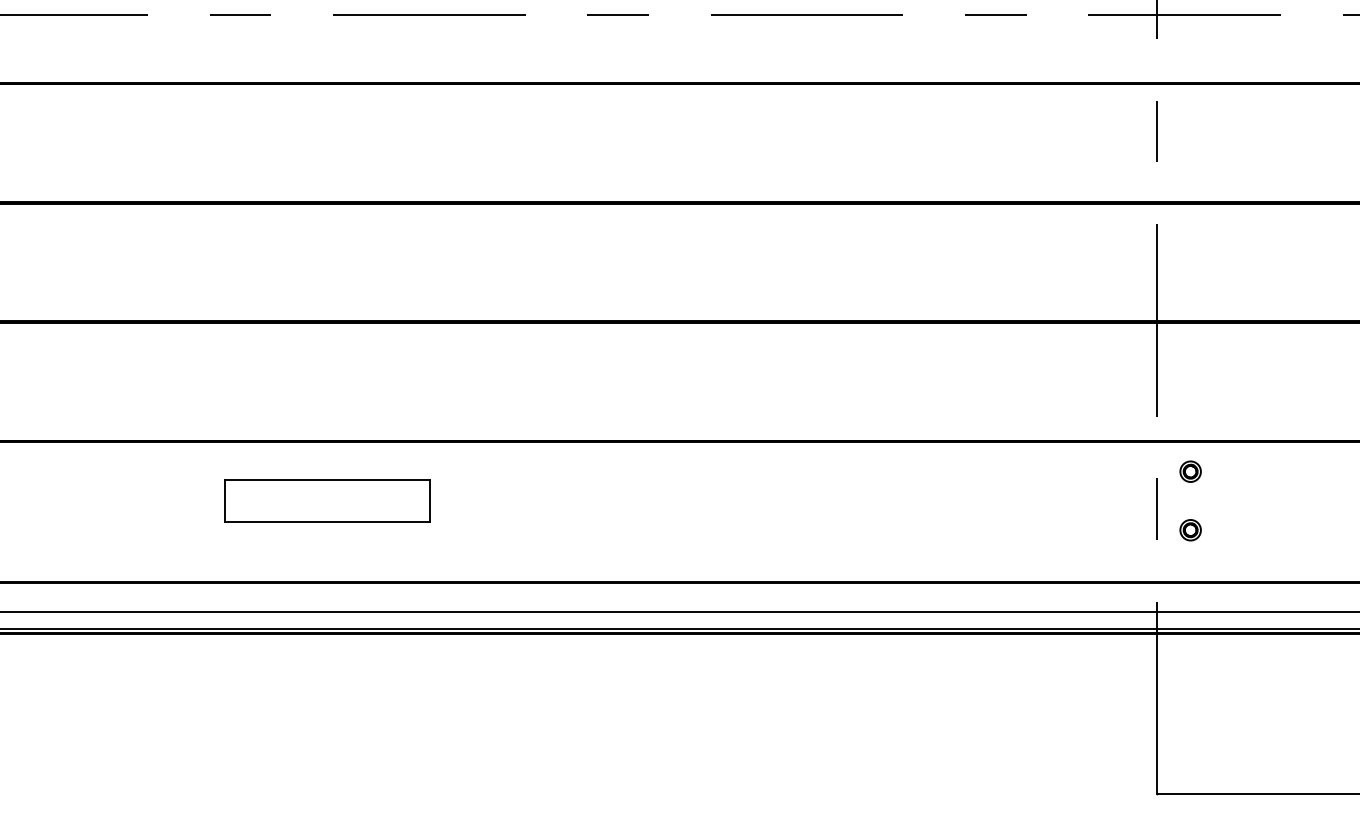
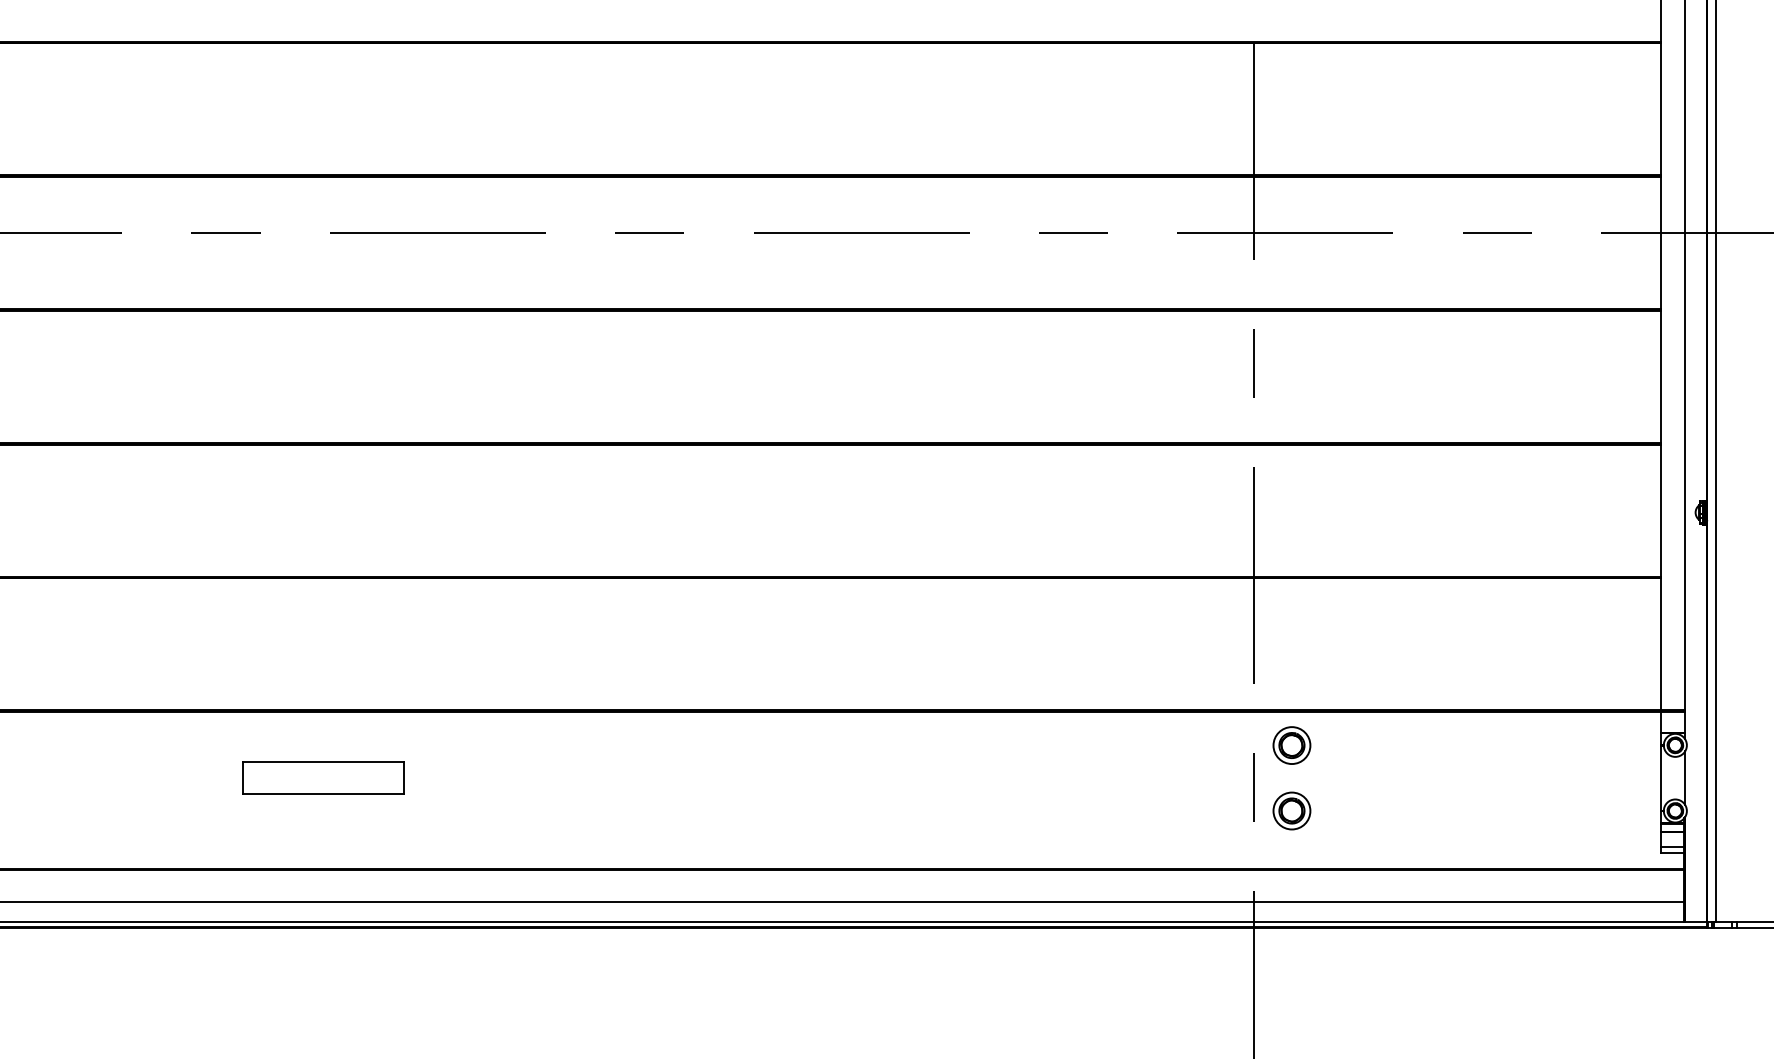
part: (1190, 470) -> (1291, 744), size x1.6
part: (327, 500) -> (323, 777), size x0.7
part: (1190, 529) -> (1291, 810), size x1.6

